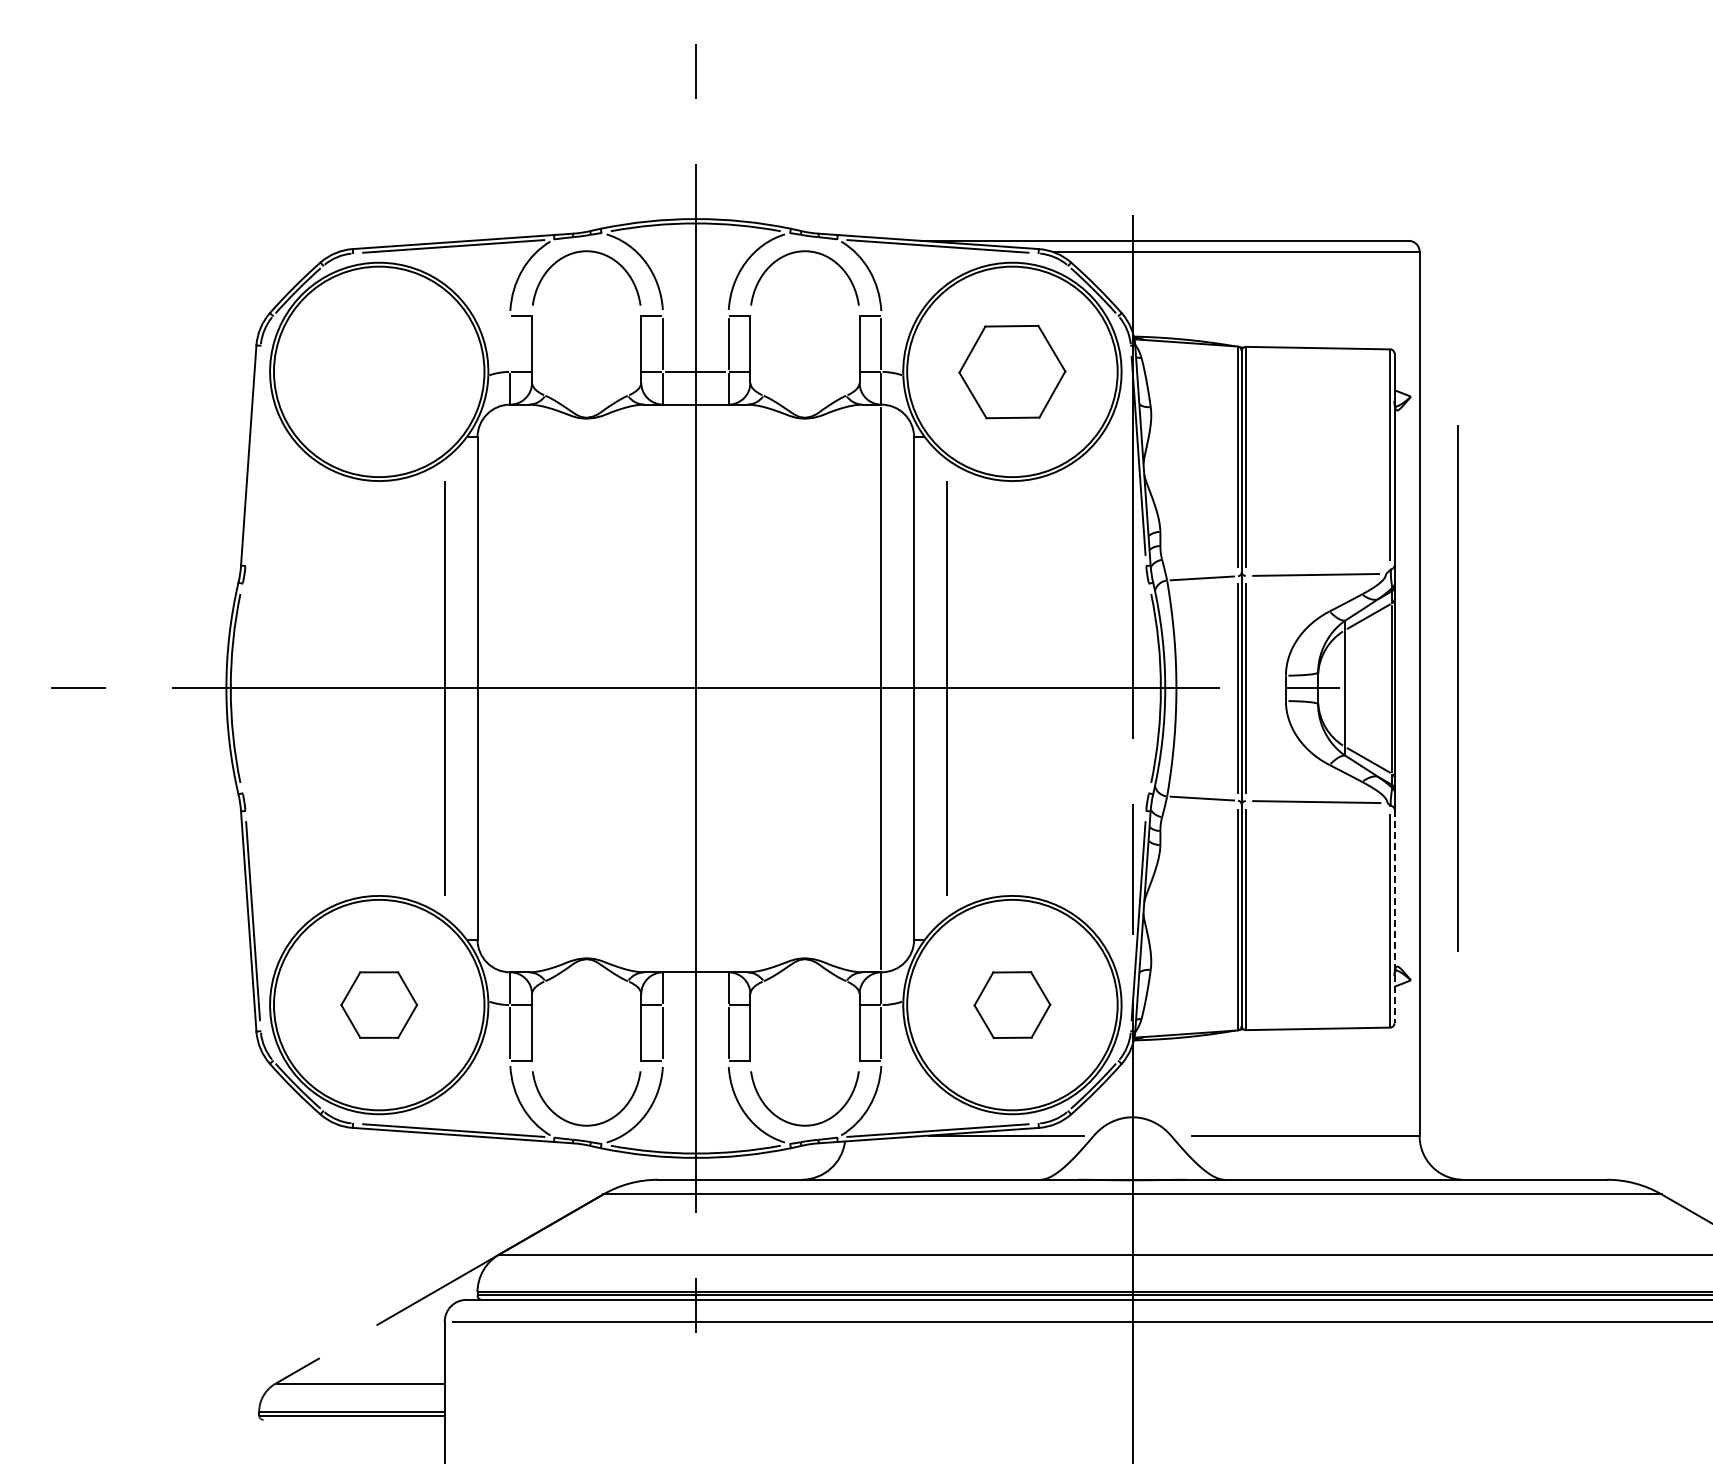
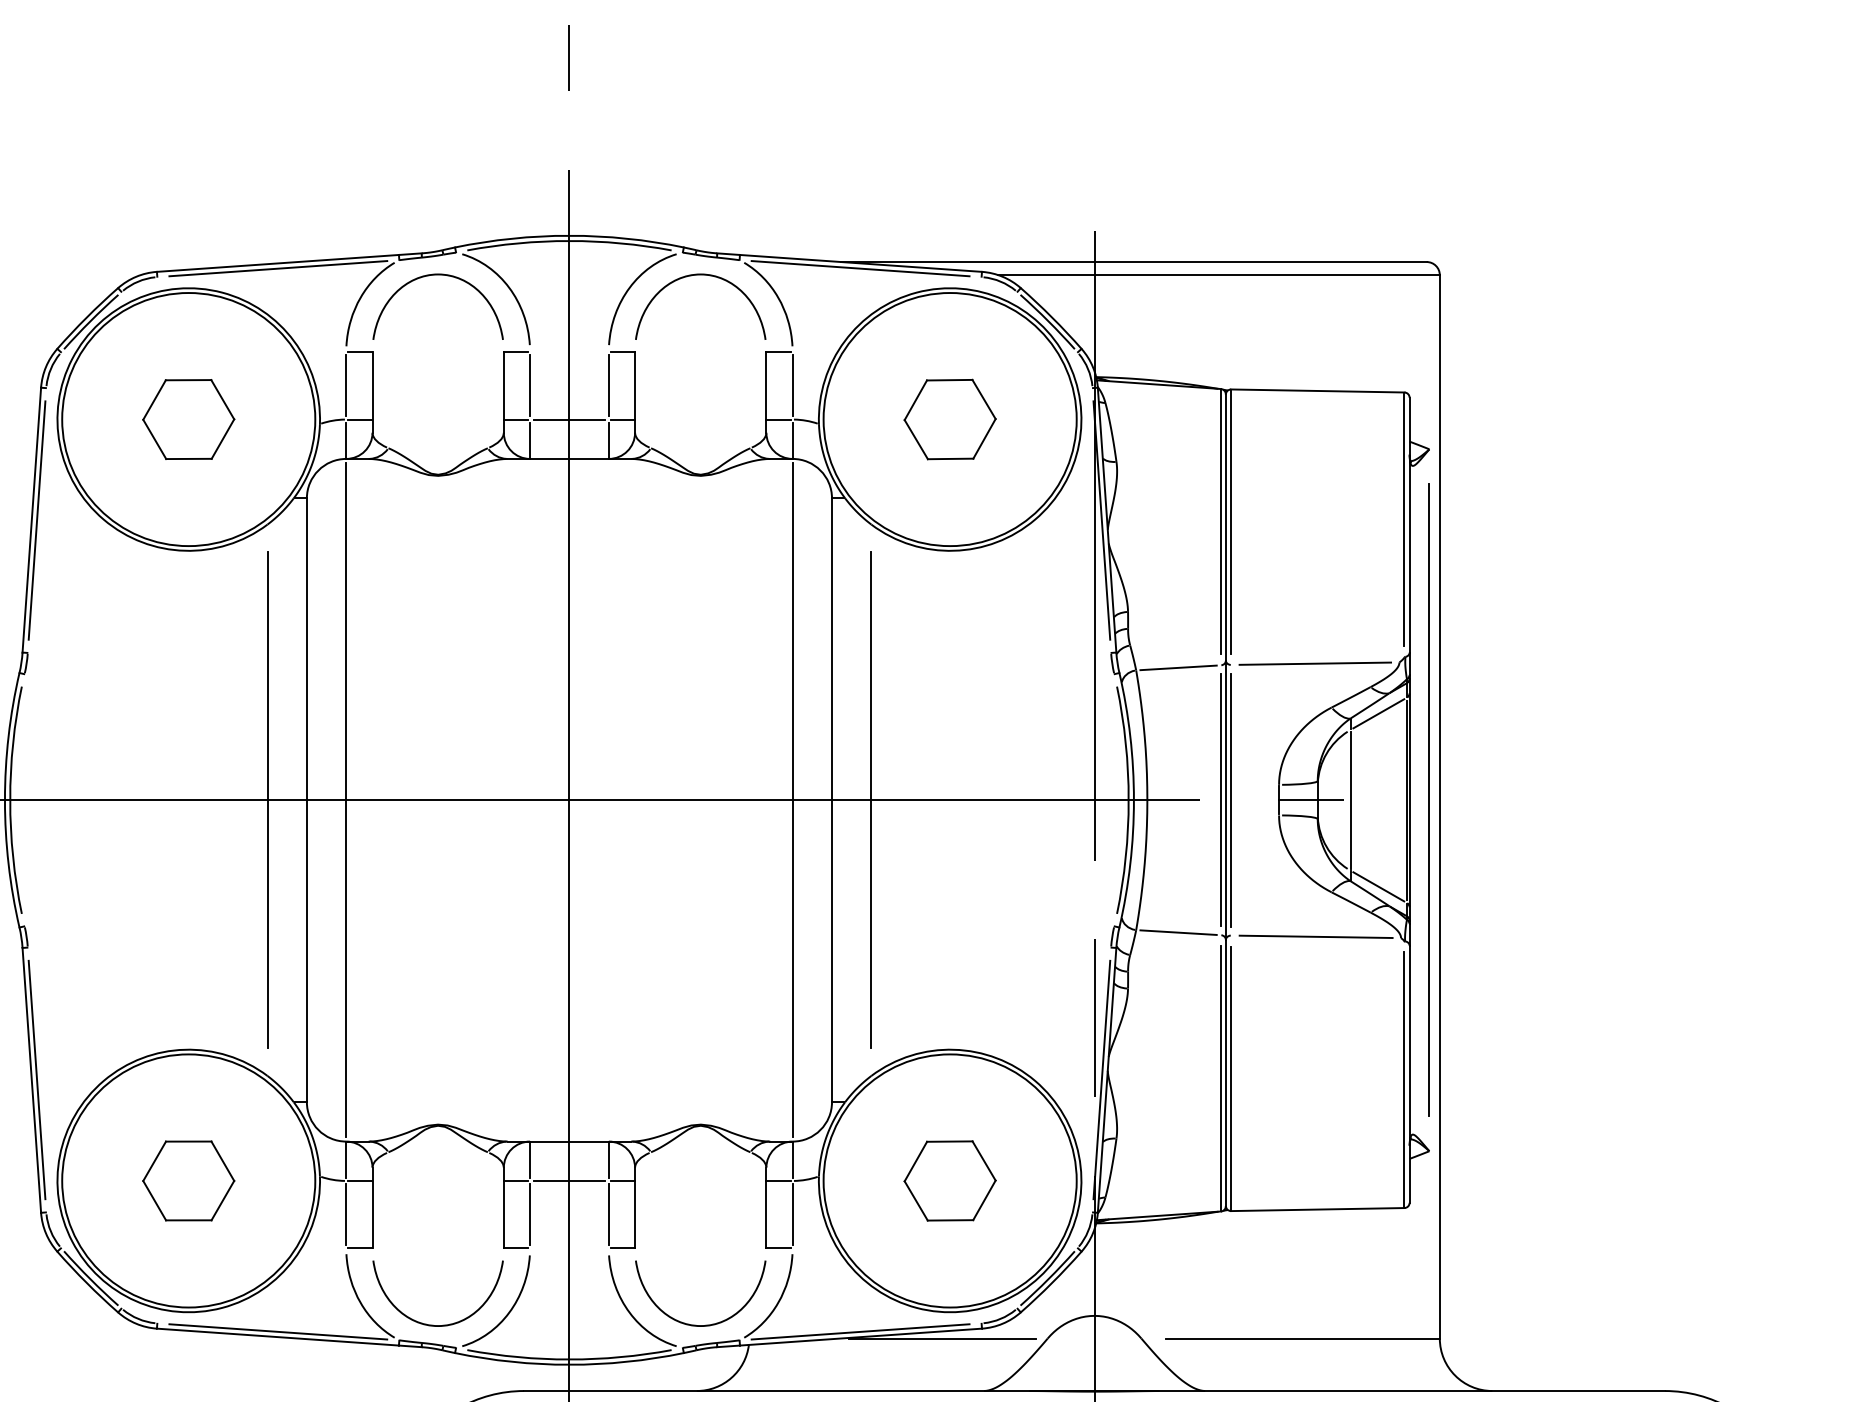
line: (510, 343) -> (346, 385), added
part: (379, 371) -> (189, 419), added
part: (1012, 371) -> (950, 419), size x0.71
line: (253, 455) -> (37, 520), added
line: (510, 688) -> (346, 800), added
line: (1457, 688) -> (1428, 800), moved
line: (1394, 916) -> (1409, 1074), dashed -> solid
line: (695, 1005) -> (569, 1181), added

